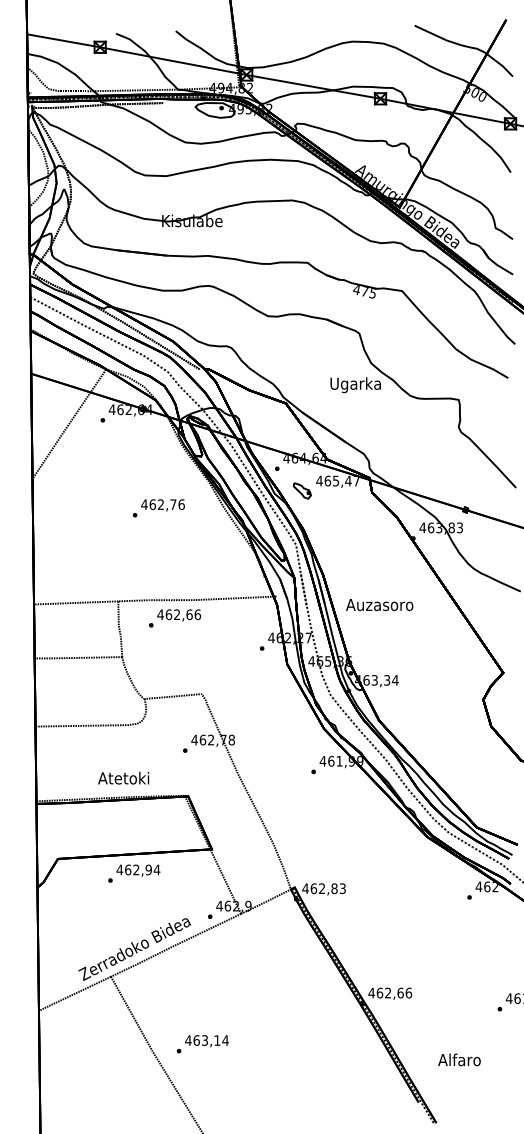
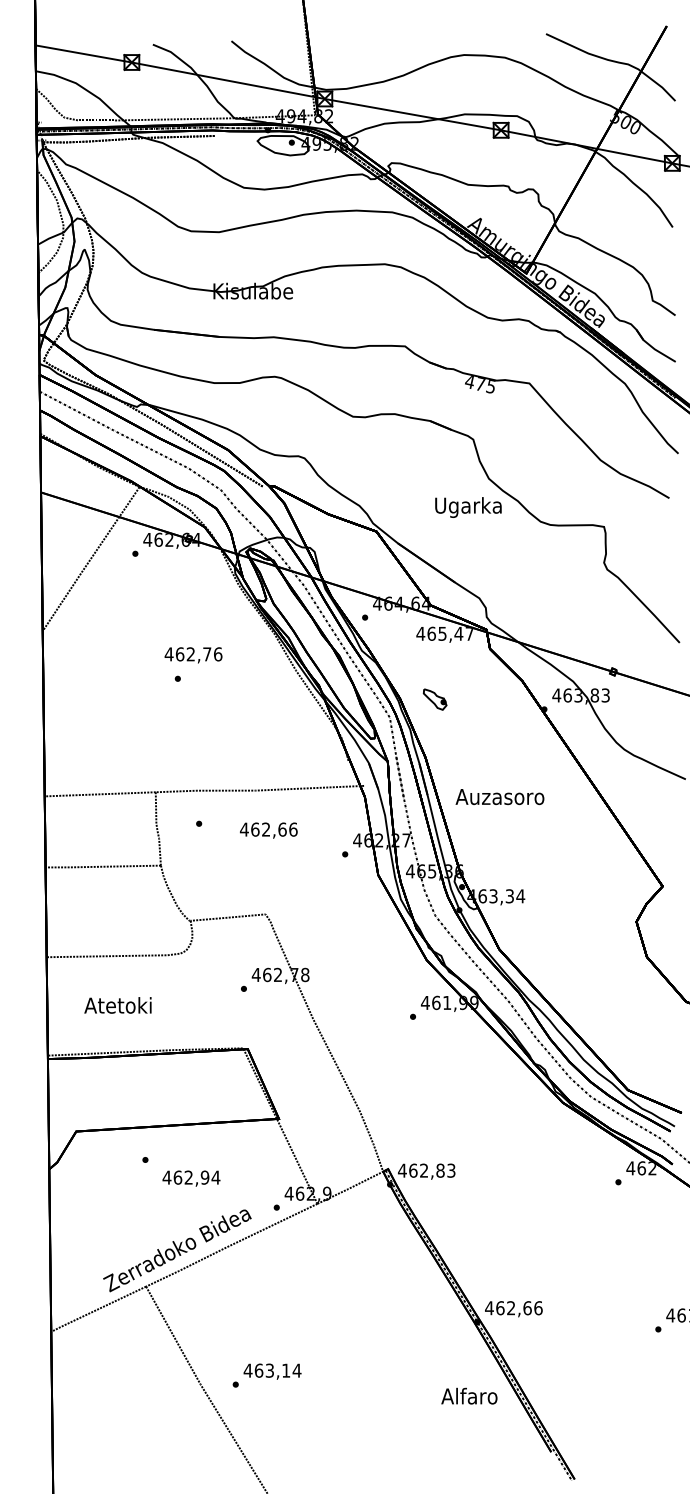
part: (302, 490) -> (435, 698), moved
text: (162, 505) -> (192, 655), moved
text: (179, 615) -> (269, 830), moved
text: (123, 777) -> (117, 1004), moved
text: (138, 870) -> (191, 1178), moved
text: (459, 1059) -> (469, 1395), moved

